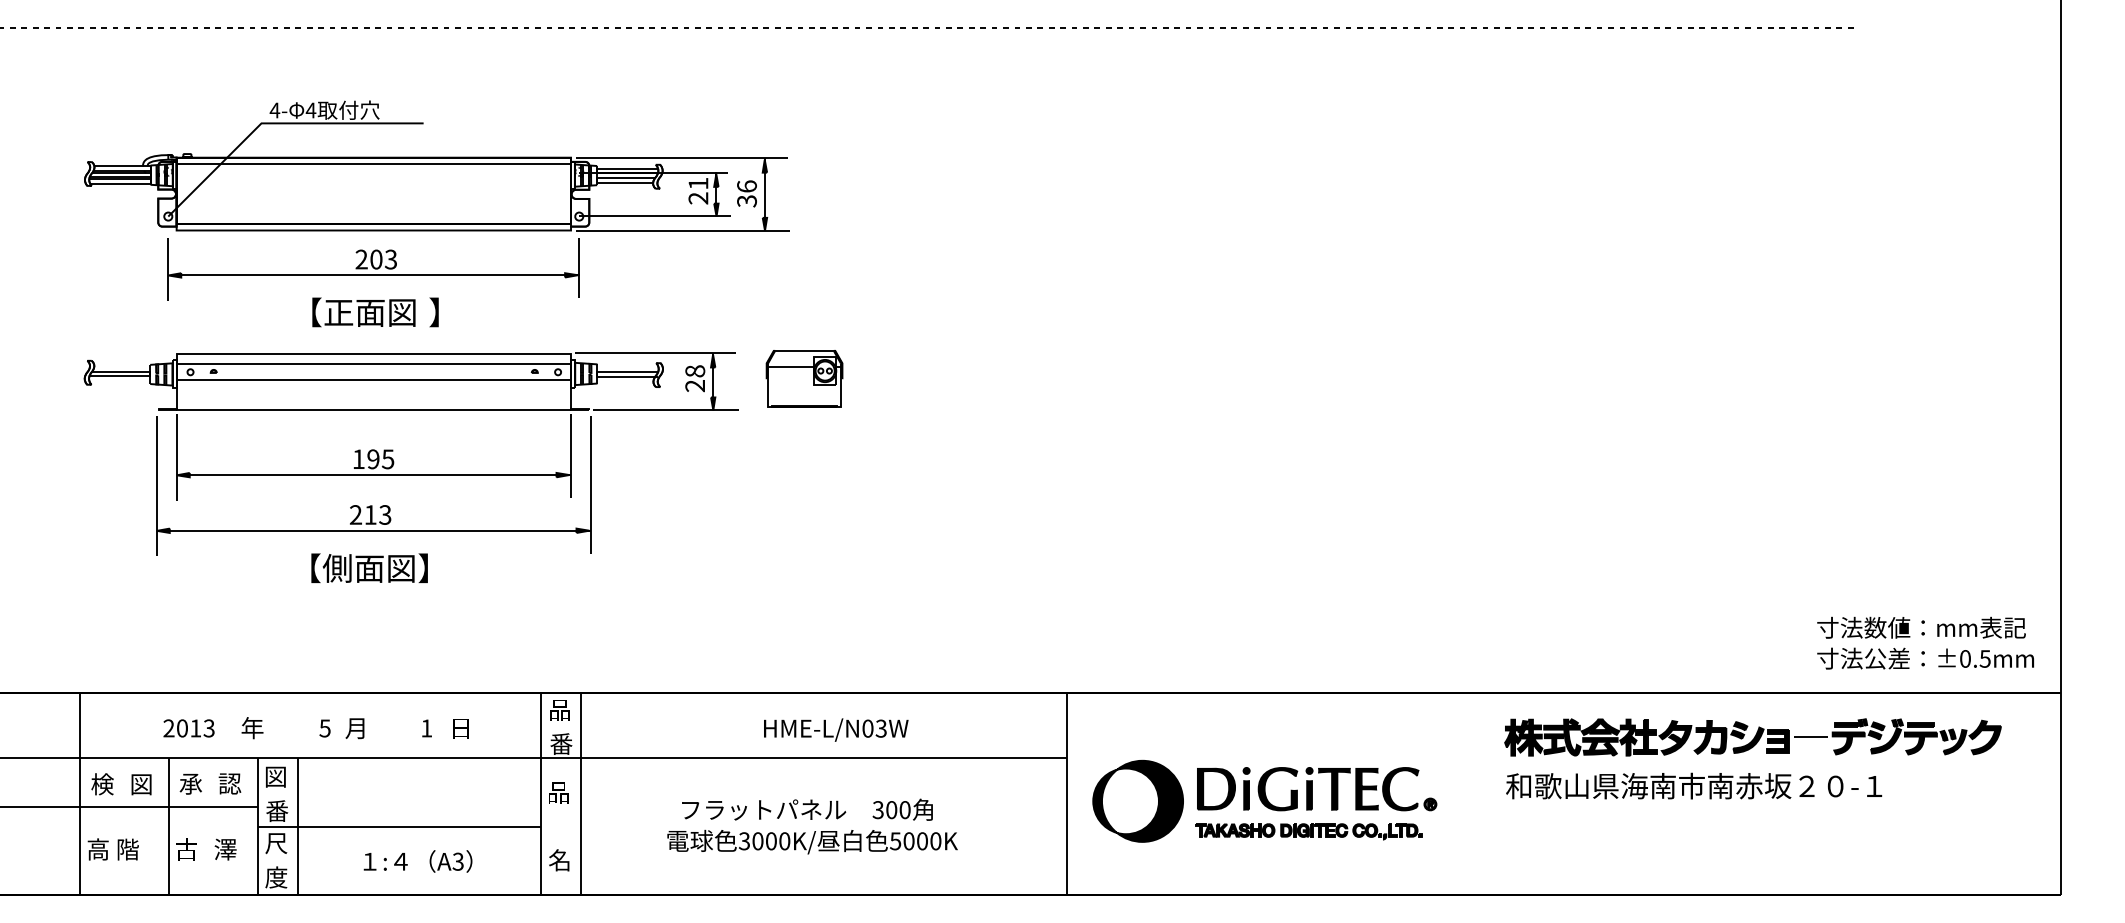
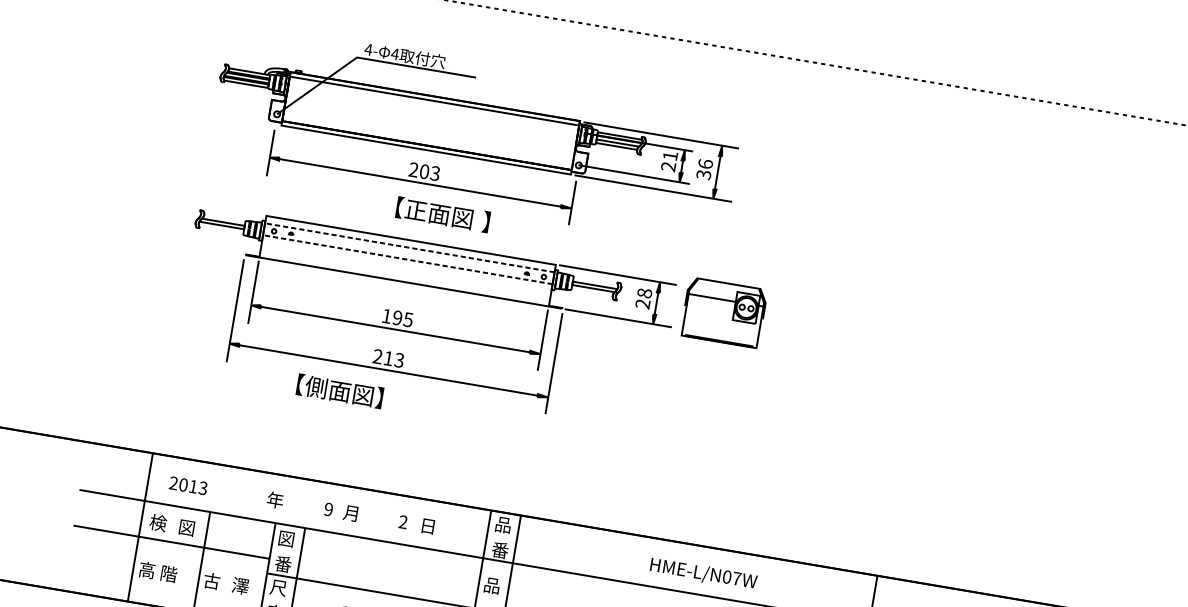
part: (375, 312) -> (443, 214), moved
line: (373, 363) -> (409, 247), solid -> dashed
part: (804, 378) -> (724, 312), size x1.4
line: (373, 379) -> (407, 259), solid -> dashed
text: (369, 567) -> (340, 390), moved
text: (188, 728) -> (188, 485), moved
text: (324, 728) -> (328, 509), 5 -> 9
text: (426, 728) -> (403, 522), 1 -> 2
text: (880, 728) -> (736, 578), HME-L/N03W -> HME-L/N07W
part: (219, 783) -> (244, 536), removed

